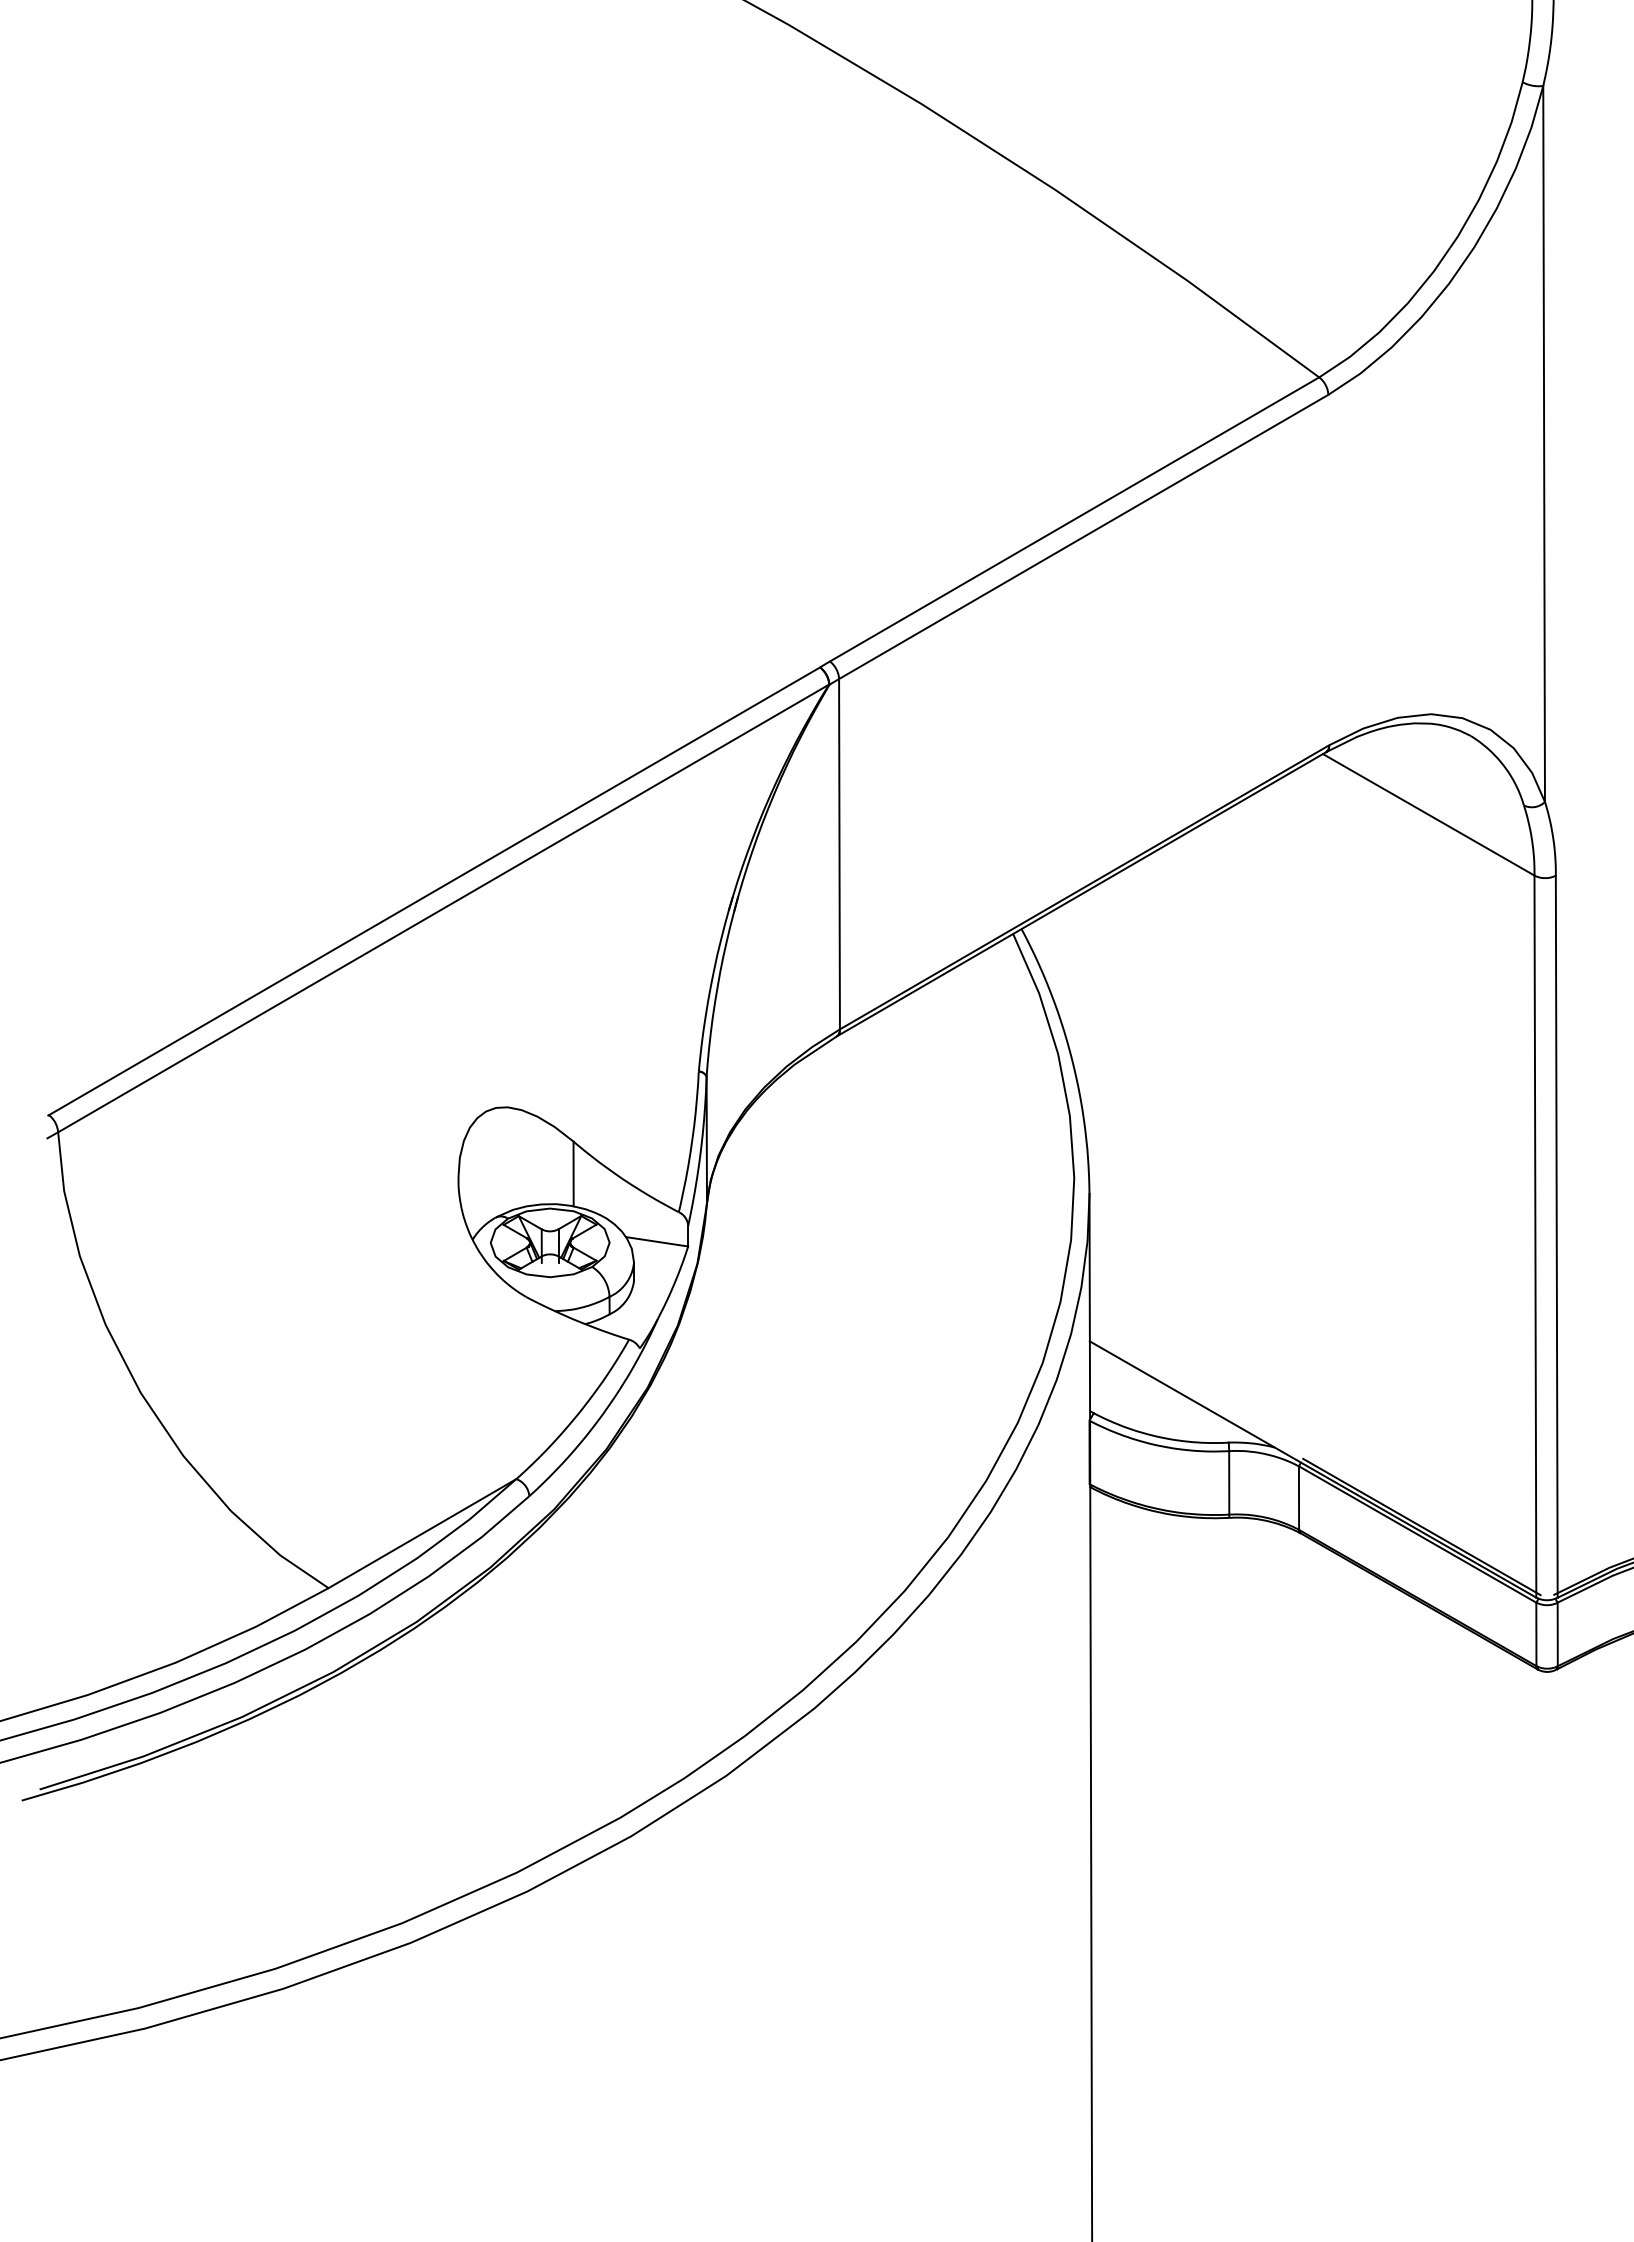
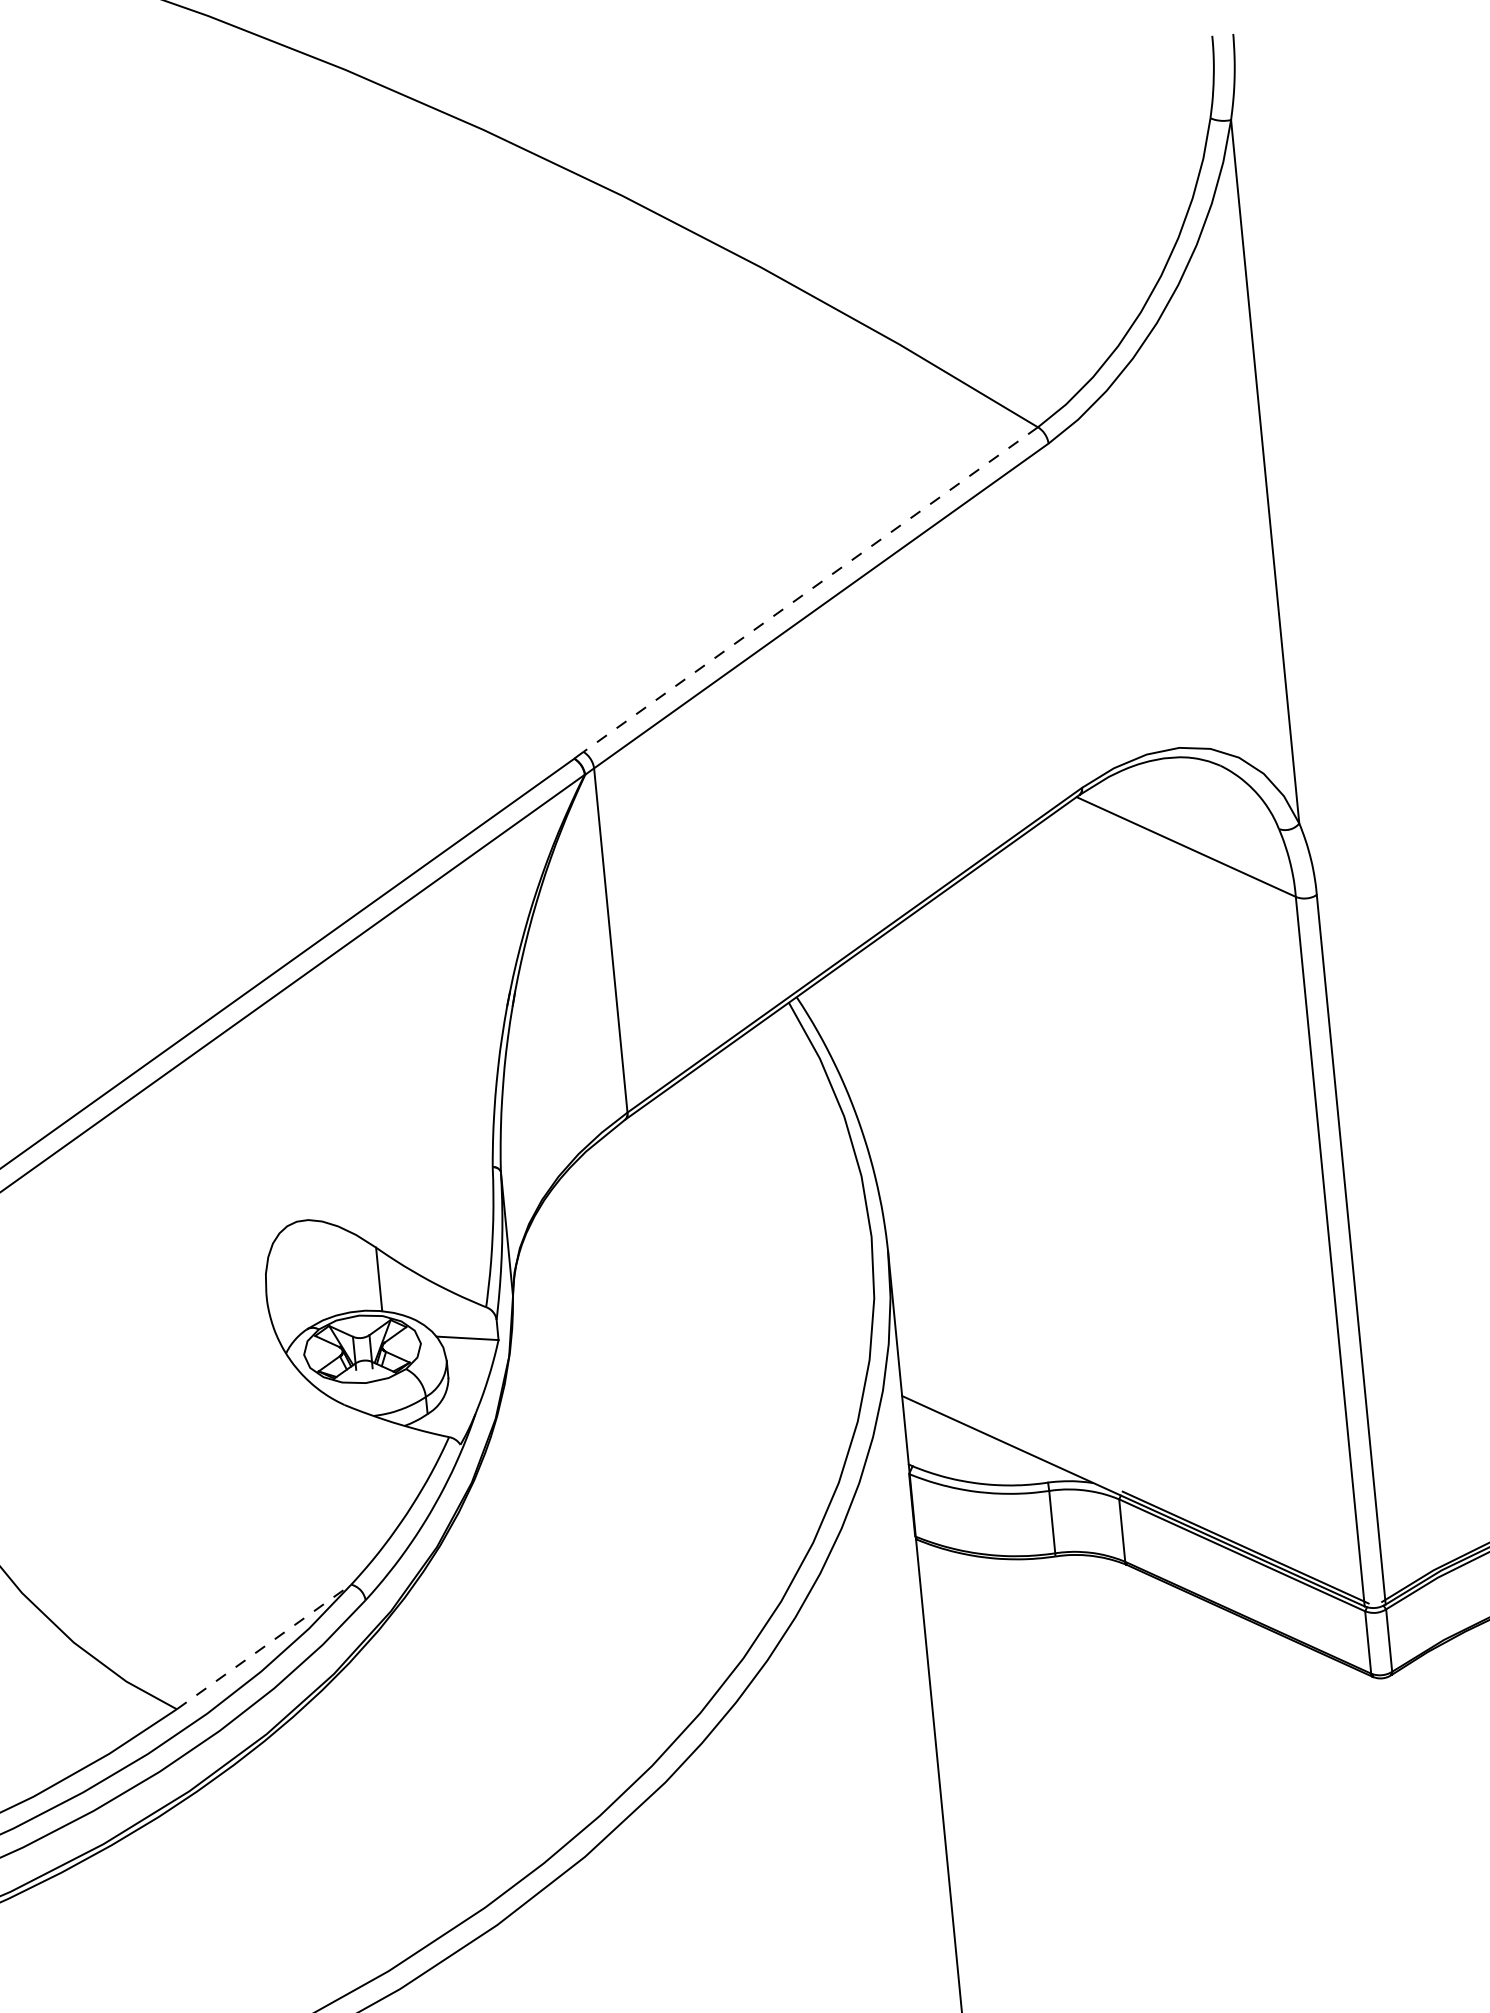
line: (1074, 519) -> (810, 589), solid -> dashed
line: (422, 1533) -> (264, 1646), solid -> dashed

